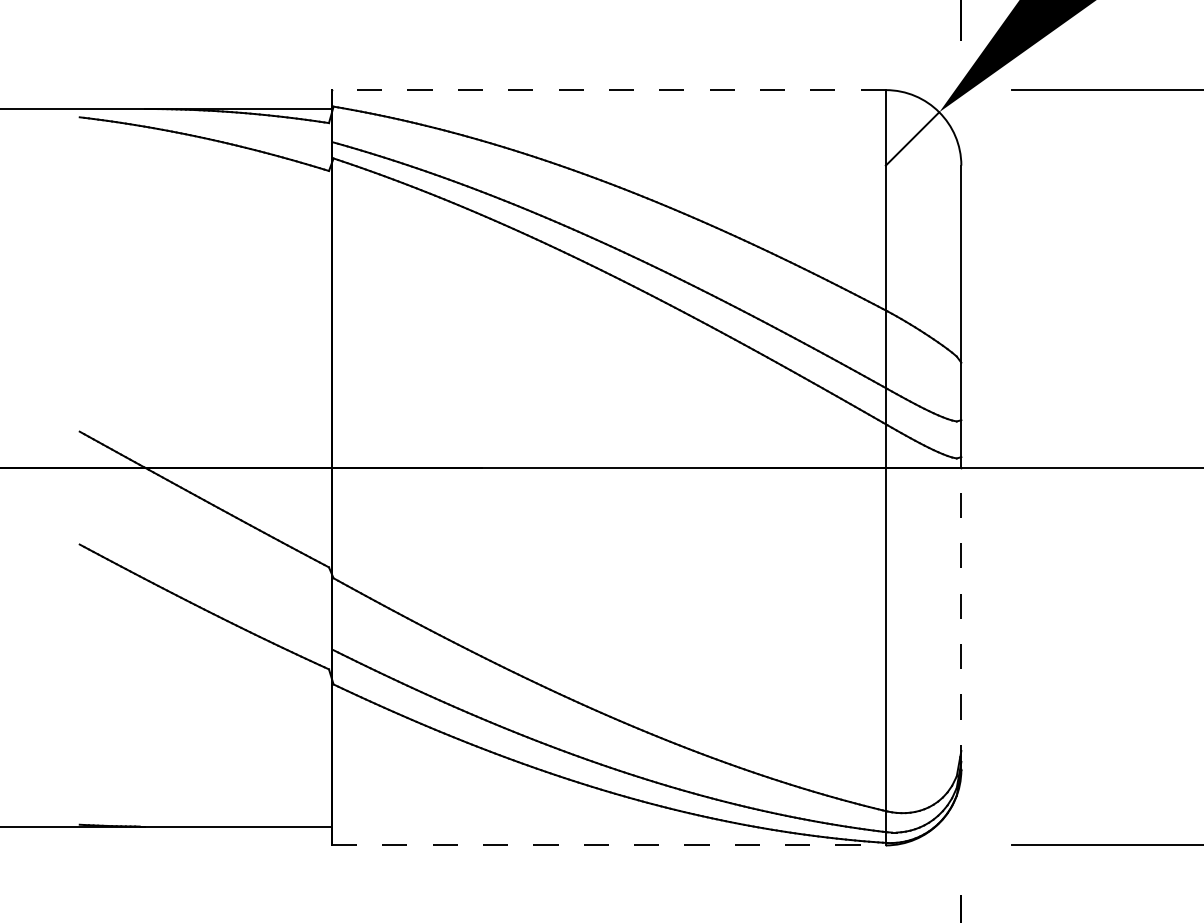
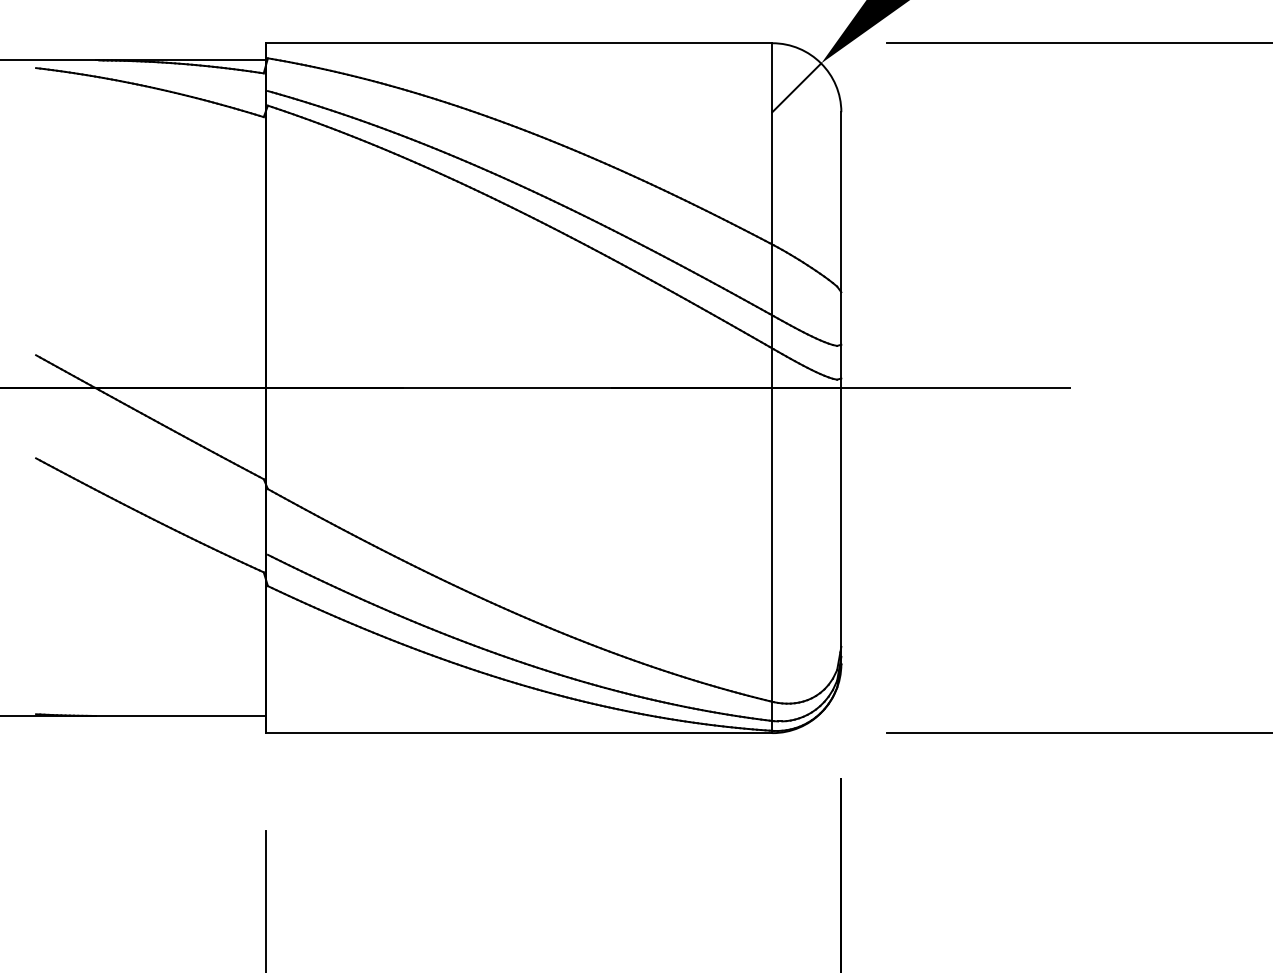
line: (608, 90) -> (519, 43), dashed -> solid
line: (961, 619) -> (841, 526), dashed -> solid
line: (608, 845) -> (519, 733), dashed -> solid

